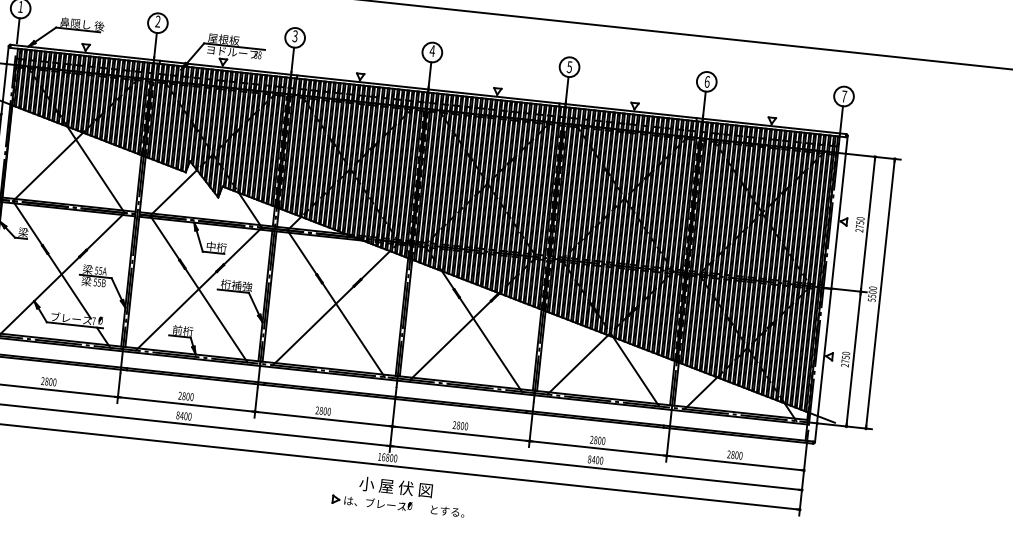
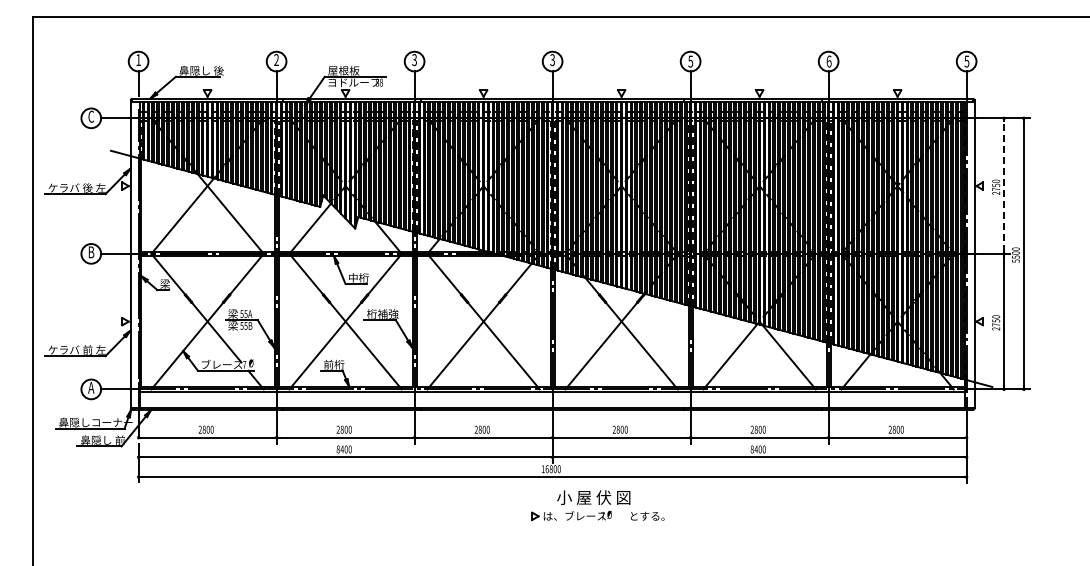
text: (432, 51) -> (552, 60), 4 -> 3
text: (843, 96) -> (966, 61), 7 -> 5
line: (868, 224) -> (1004, 186), solid -> dashed
part: (398, 495) -> (597, 505), moved

